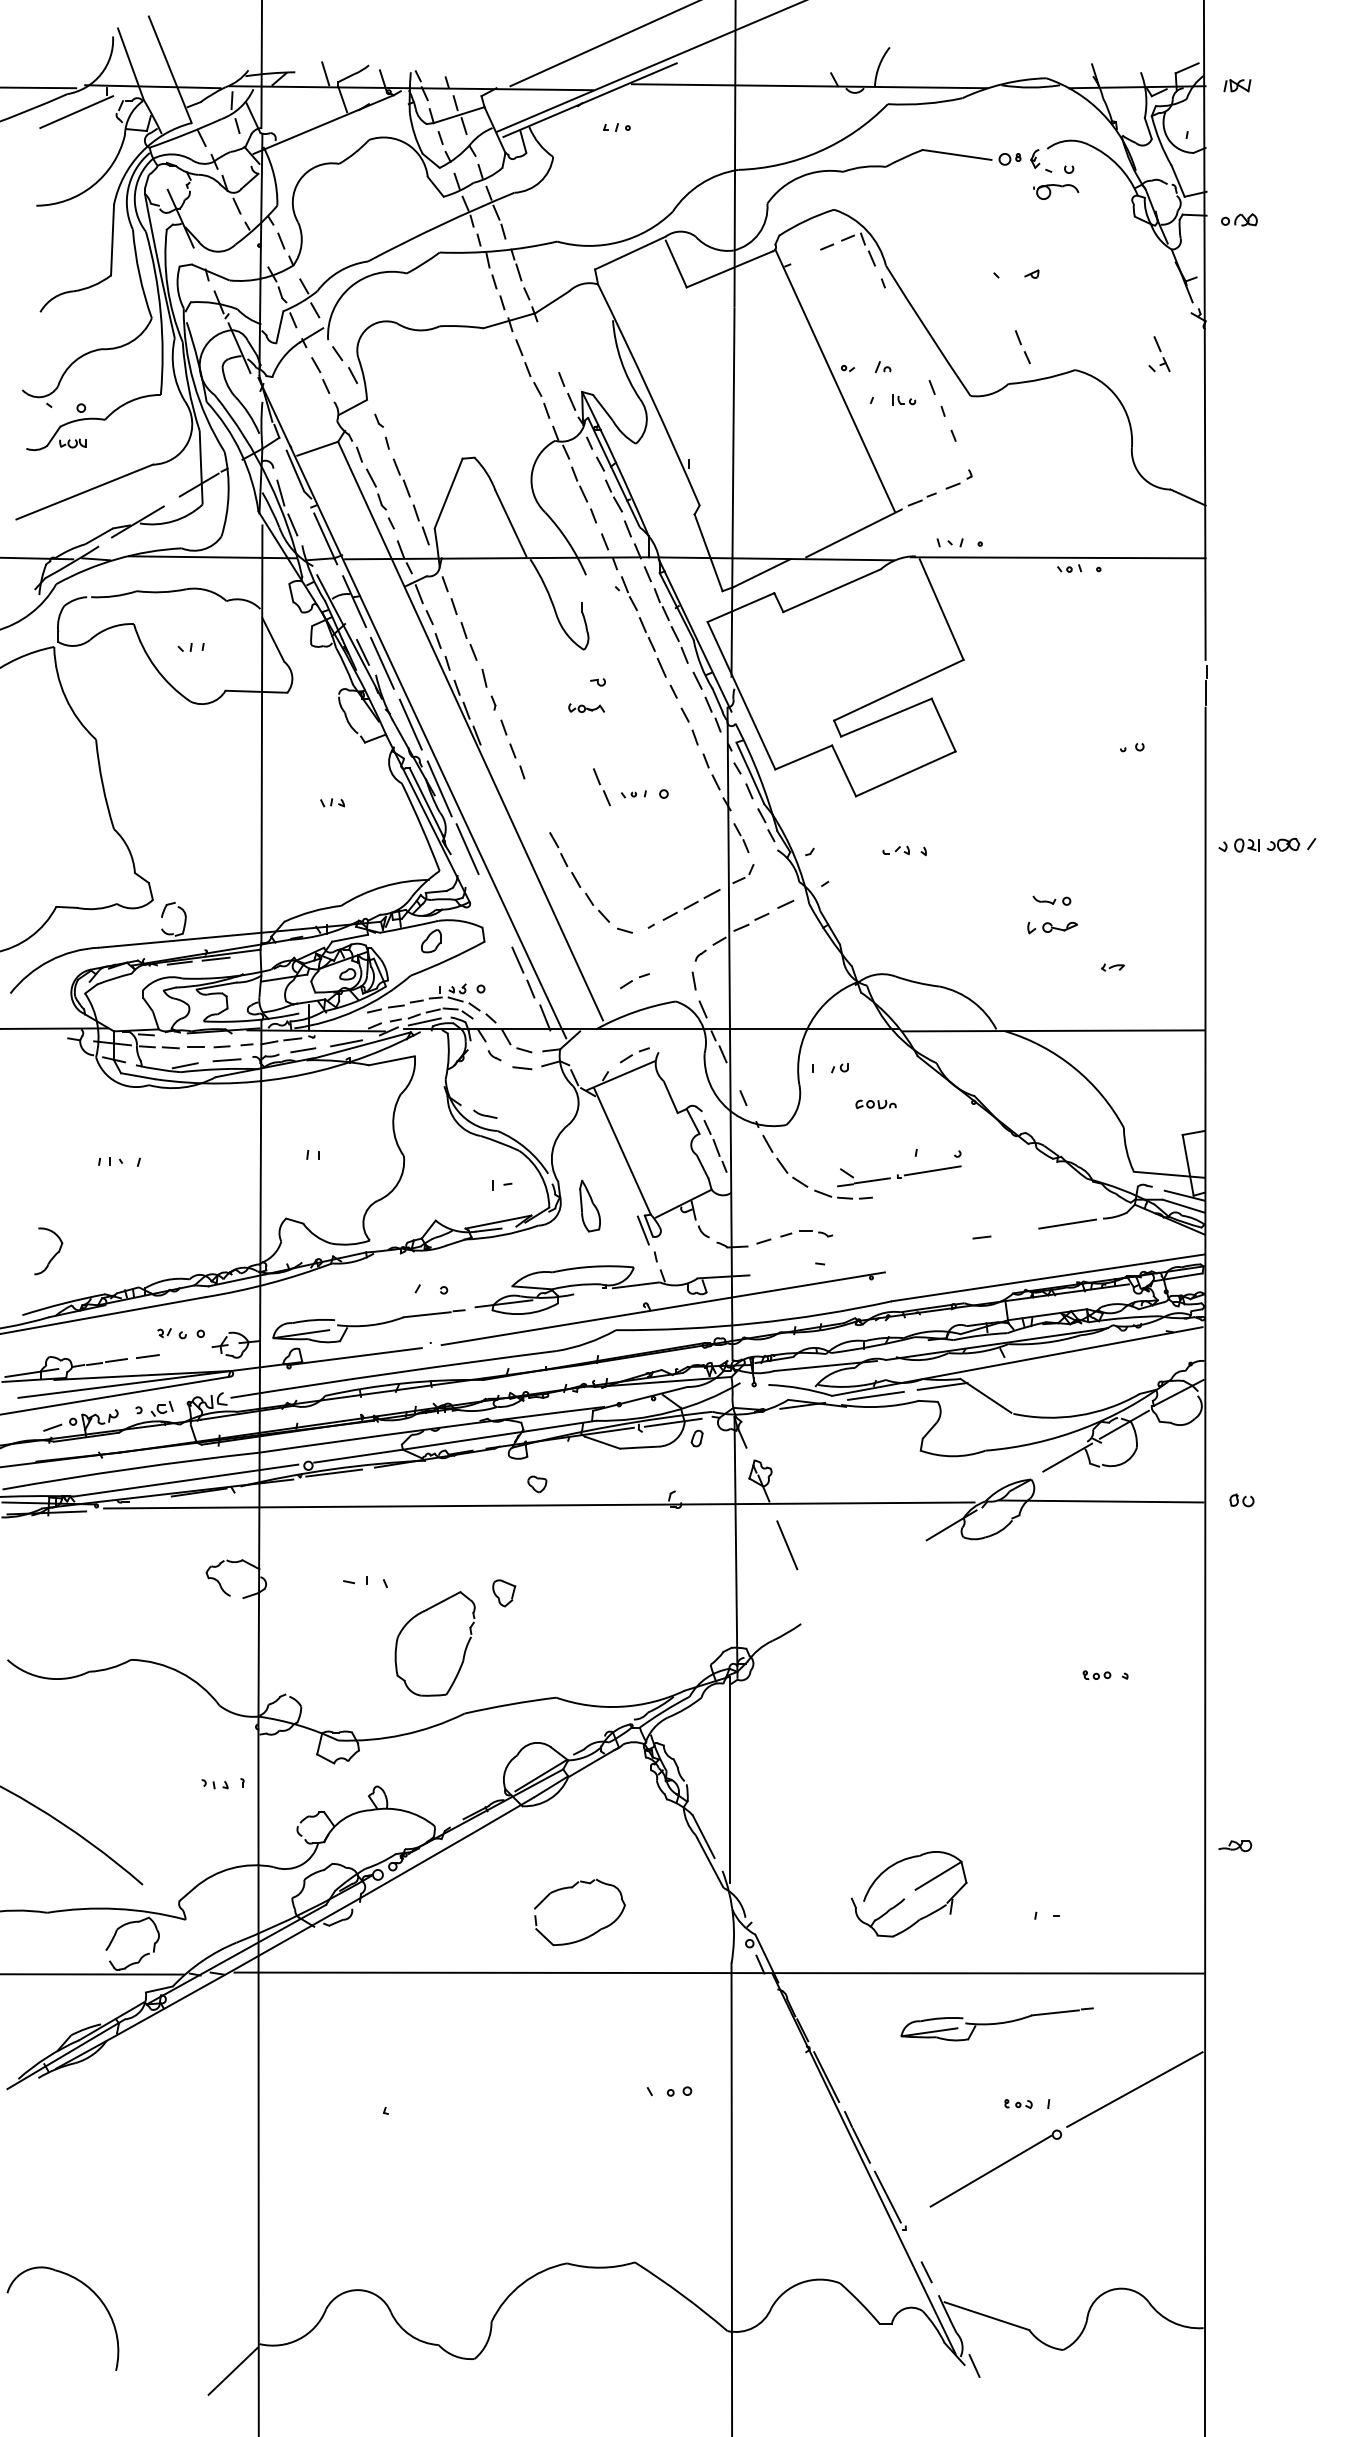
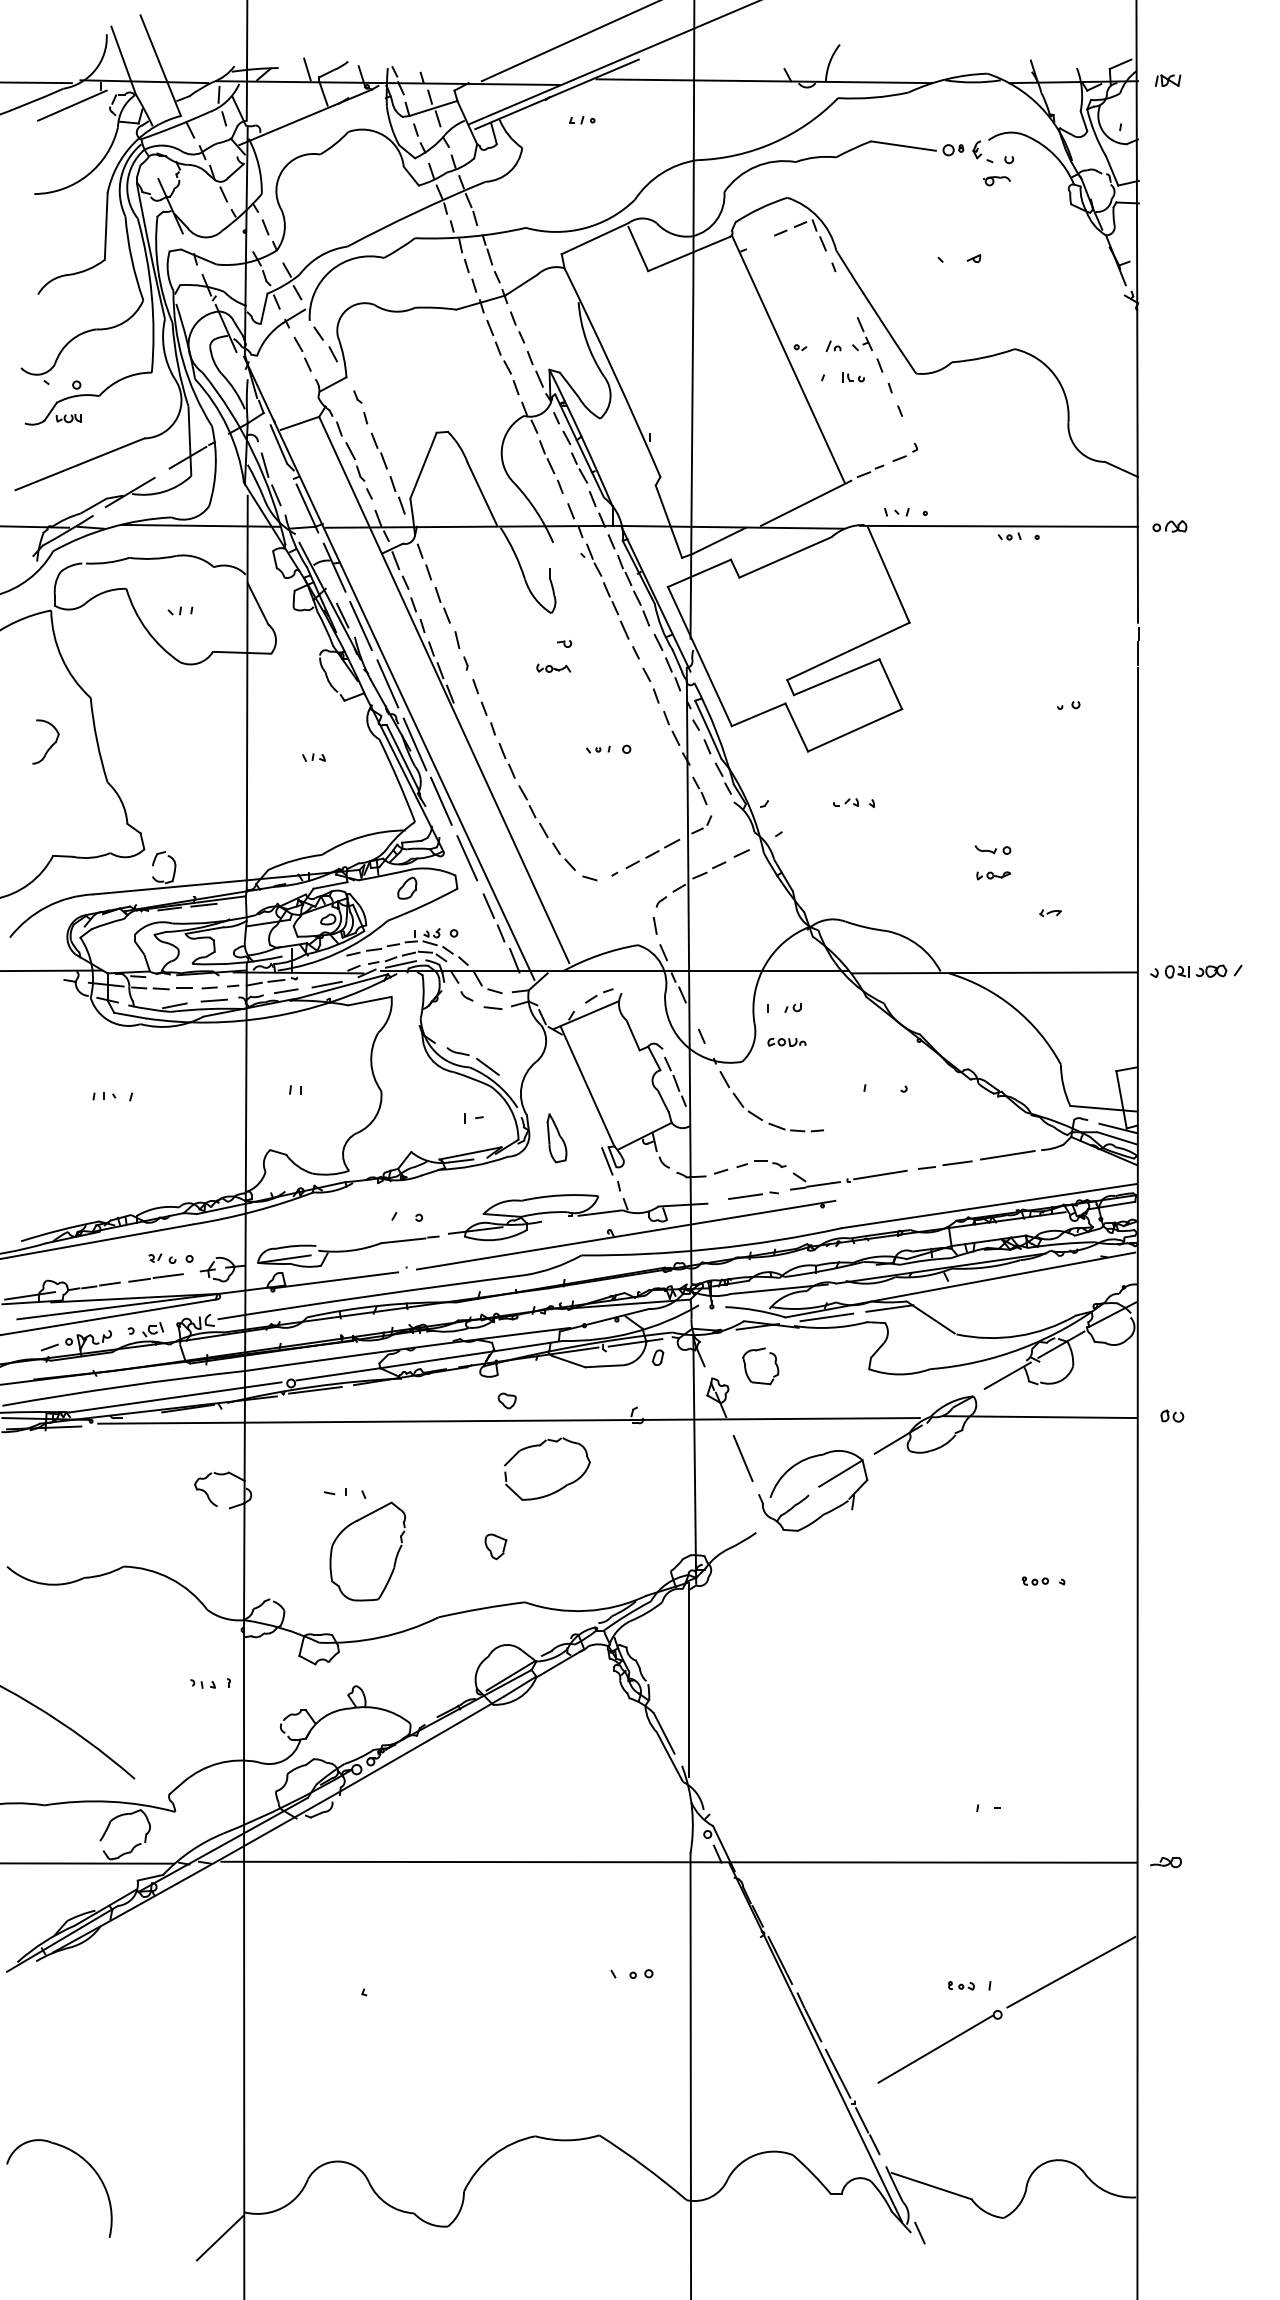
part: (1055, 192) -> (996, 181), size x0.62
part: (1238, 220) -> (1169, 526), moved
part: (1022, 347) -> (517, 327), moved
part: (1159, 354) -> (862, 334), moved
part: (601, 786) -> (506, 760), moved
part: (1267, 845) -> (1196, 971), moved
line: (495, 909) -> (467, 858), added
part: (1052, 927) -> (993, 875), size x0.71
part: (635, 980) -> (599, 925), removed
part: (875, 1104) -> (786, 1042), moved
line: (516, 1130) -> (487, 1066), added
part: (898, 1175) -> (848, 1179), moved
line: (1014, 1232) -> (957, 1163), added
part: (54, 1253) -> (51, 744), moved
line: (789, 1267) -> (745, 1196), added
line: (177, 1351) -> (167, 1275), added
part: (790, 1448) -> (746, 1367), added
part: (503, 1592) -> (495, 1546), moved
part: (464, 1649) -> (395, 1556), moved
part: (1234, 1846) -> (1165, 1862), moved
part: (572, 1888) -> (540, 1446), moved
part: (909, 1893) -> (813, 1490), moved
part: (997, 2024) -> (941, 1910), removed
line: (912, 2246) -> (861, 2120), added

